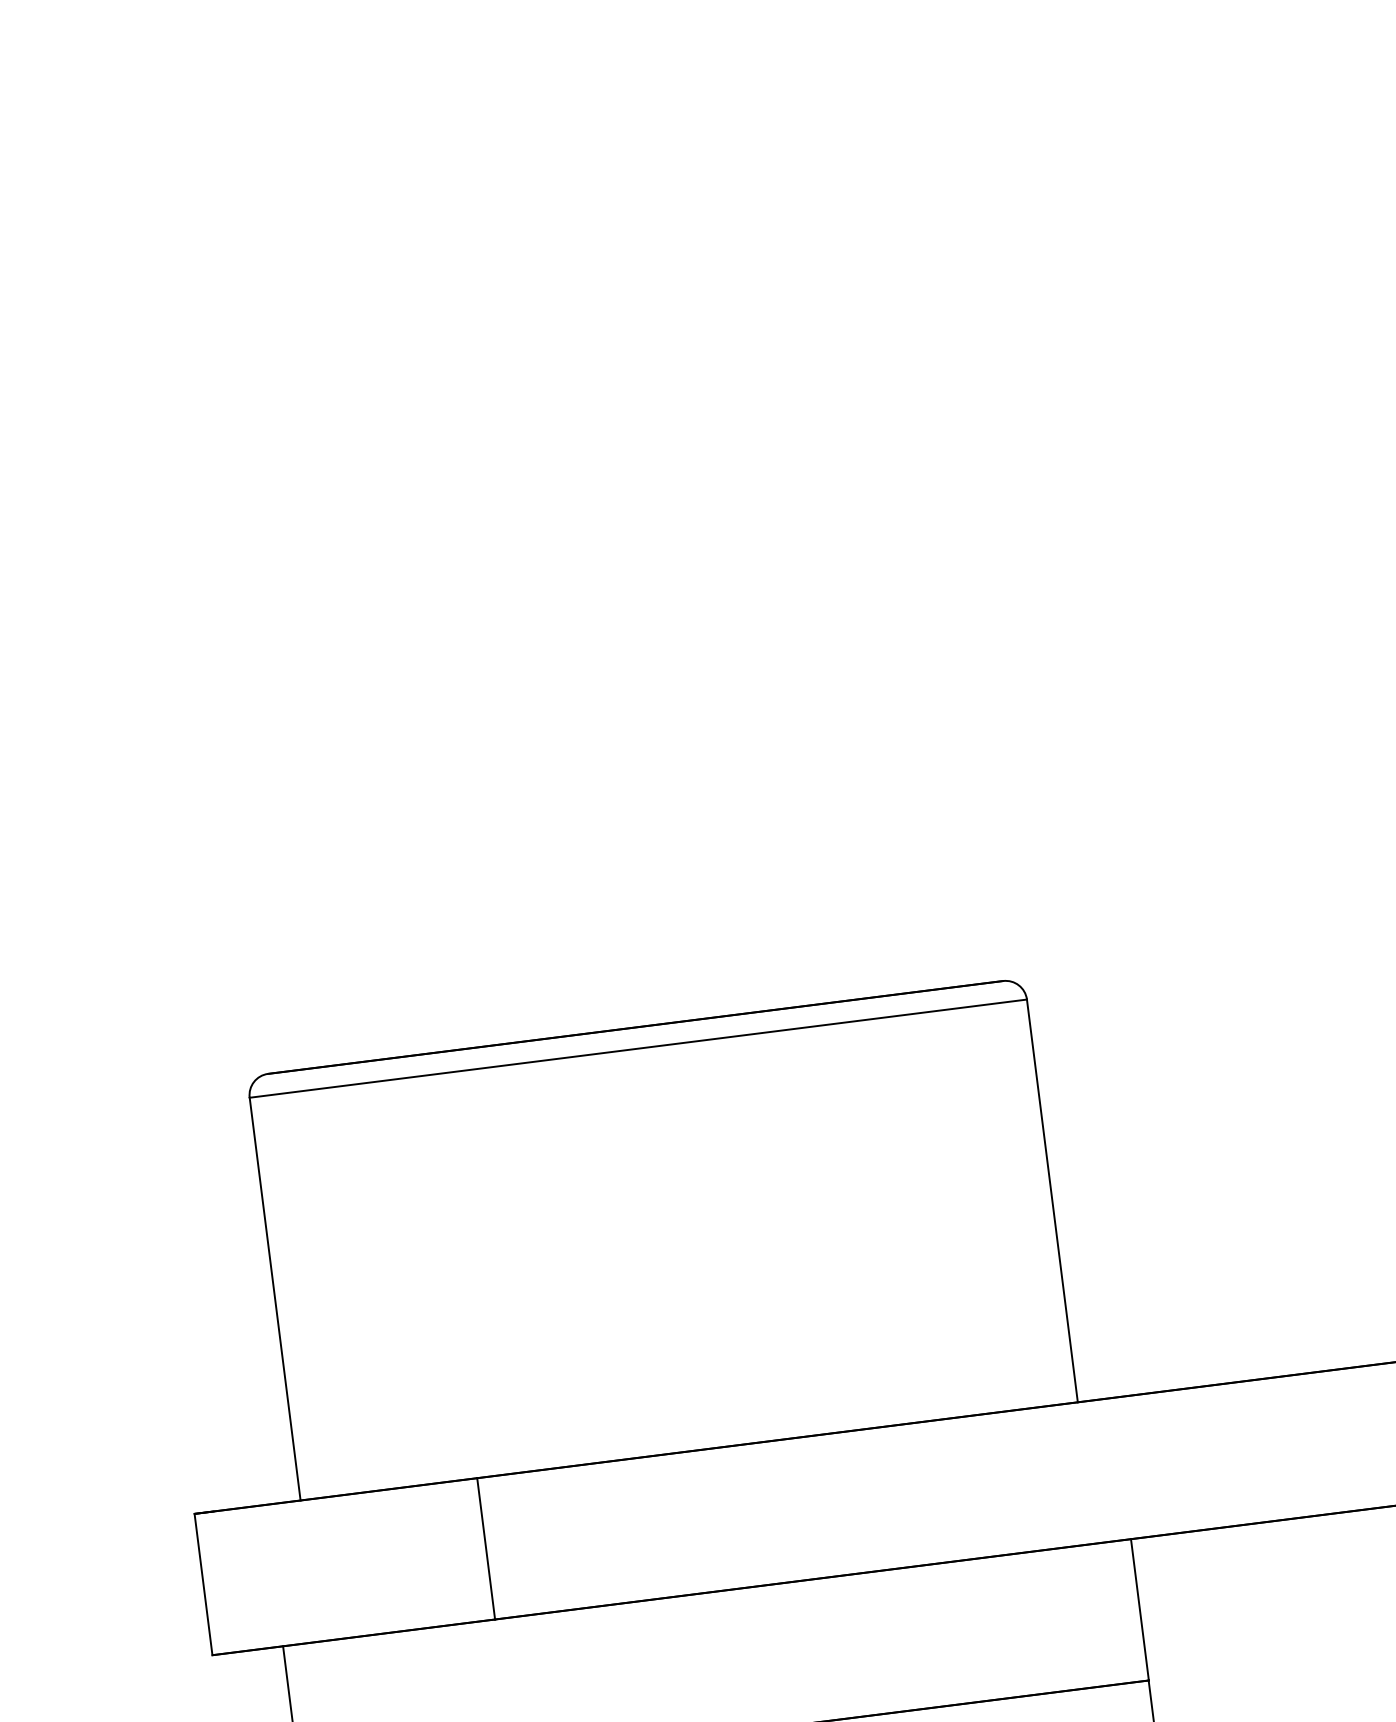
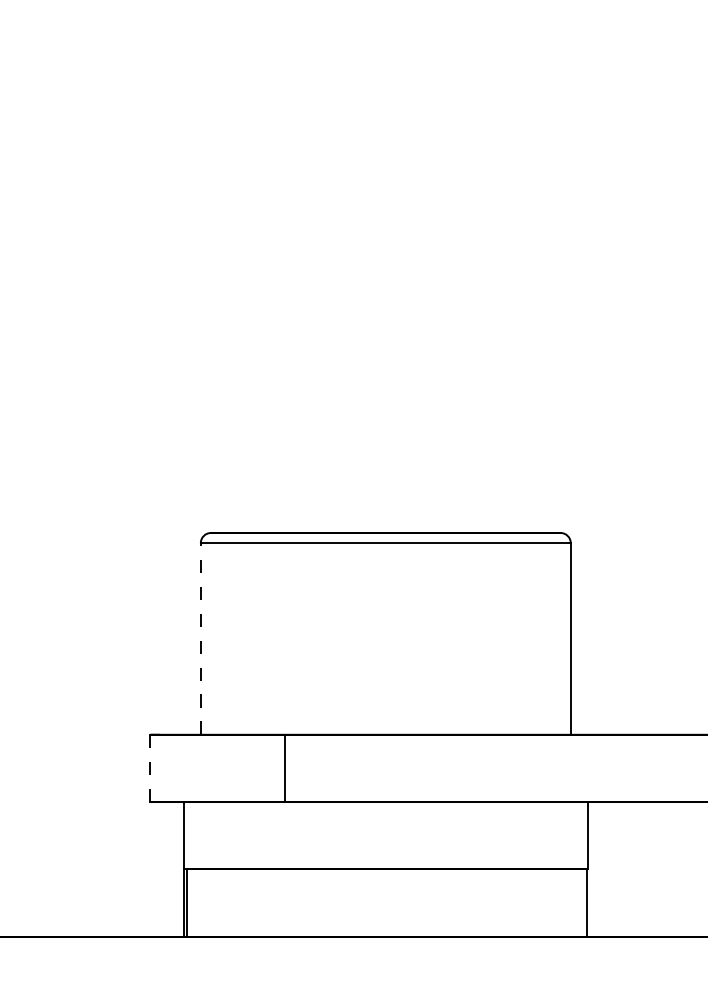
line: (274, 1298) -> (200, 638), solid -> dashed
line: (203, 1584) -> (150, 768), solid -> dashed

